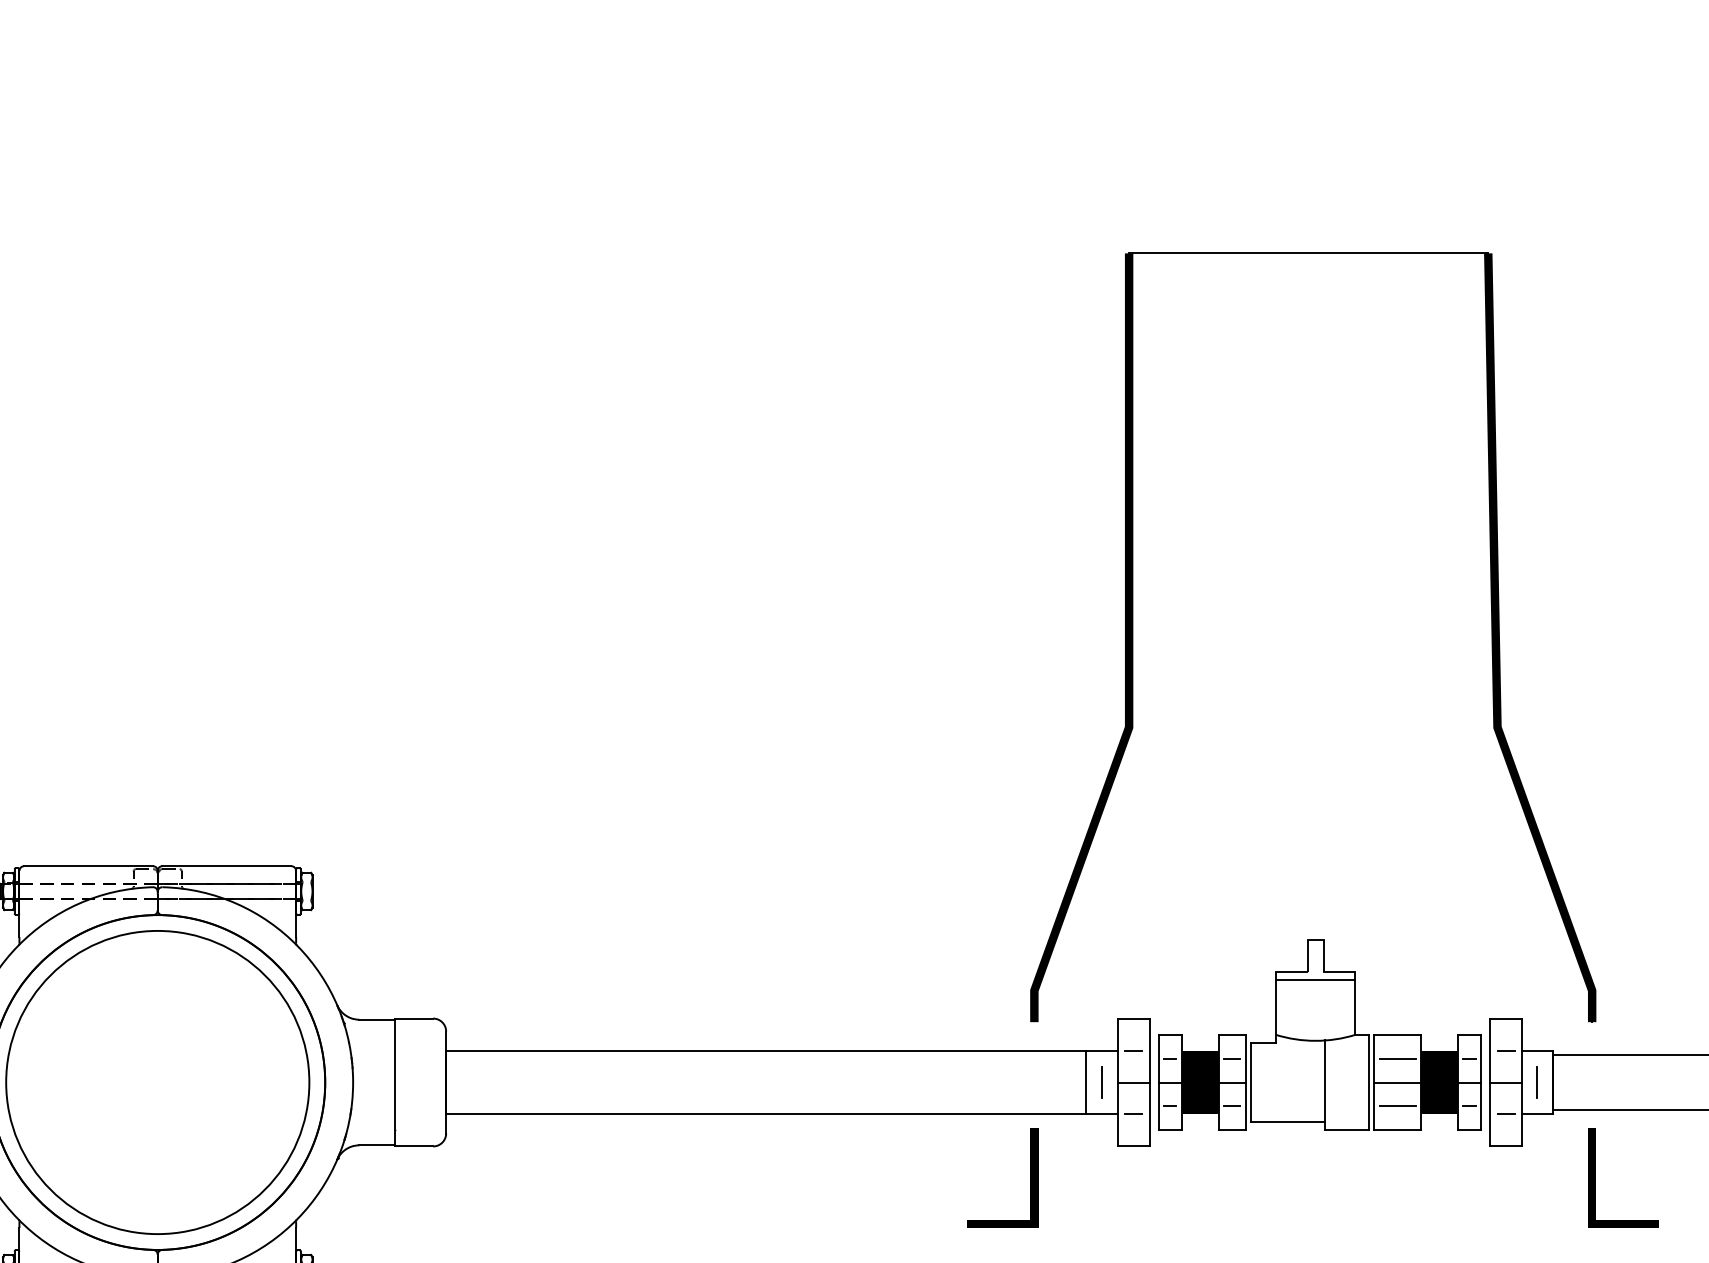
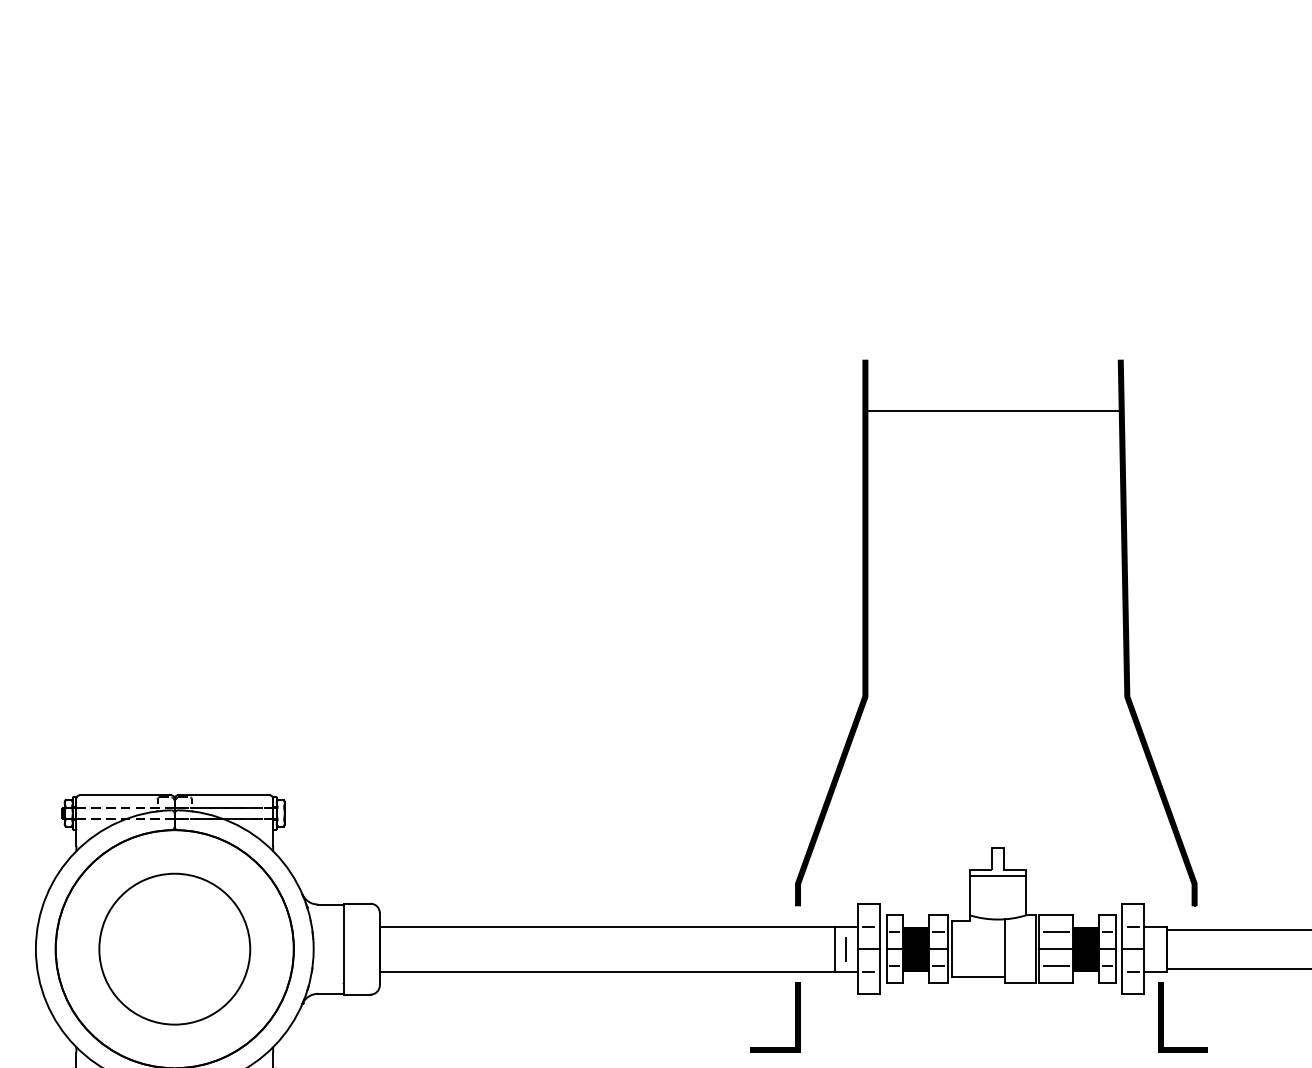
line: (1307, 253) -> (992, 410), moved
circle: (157, 1081) -> (174, 948), size x0.7
line: (1537, 1082) -> (1155, 949), removed
line: (1596, 1178) -> (1163, 1017), moved

